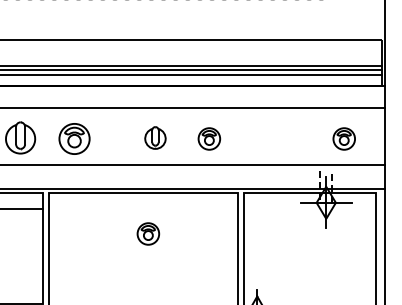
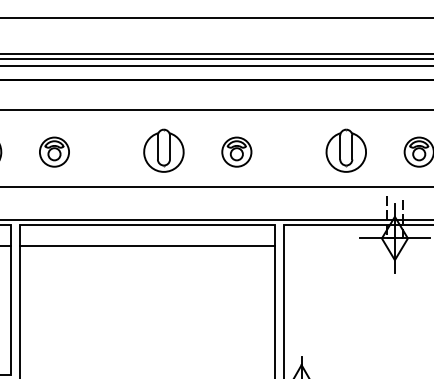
part: (155, 137) -> (163, 150), size x1.43
part: (289, 137) -> (345, 150), added
part: (74, 138) -> (54, 151), size x0.71
line: (142, 208) -> (146, 246), added
part: (148, 233) -> (154, 279), removed

